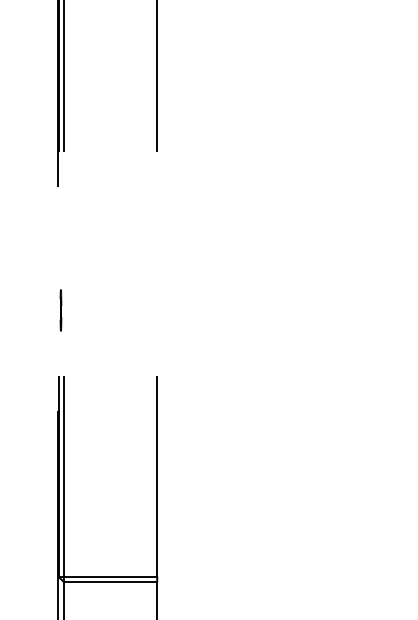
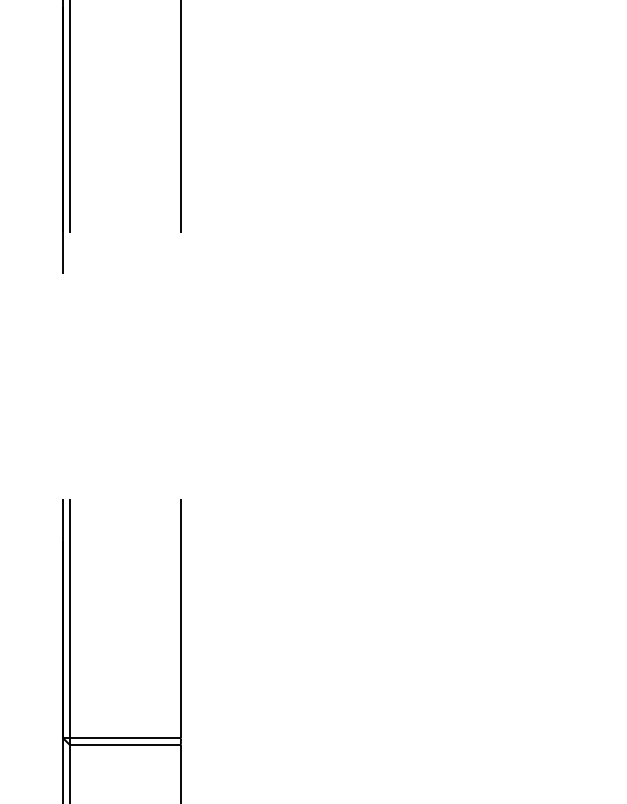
line: (60, 309) -> (65, 420), removed

